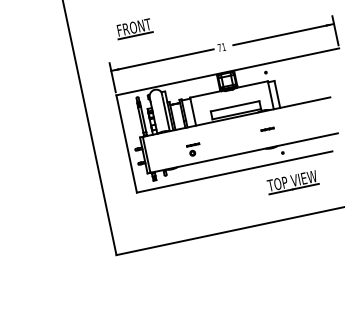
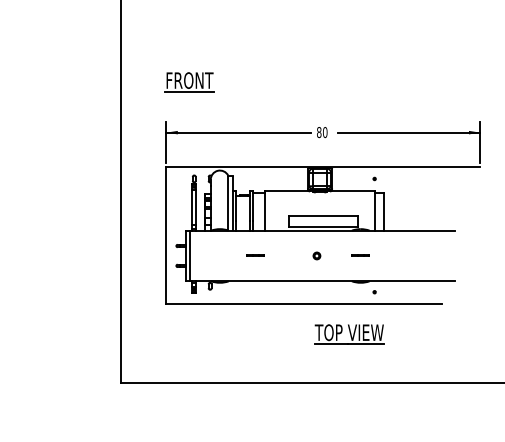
part: (134, 28) -> (189, 82), moved
text: (221, 47) -> (322, 132), 71 -> 80
part: (192, 153) -> (316, 255), moved
part: (292, 182) -> (349, 334), moved

